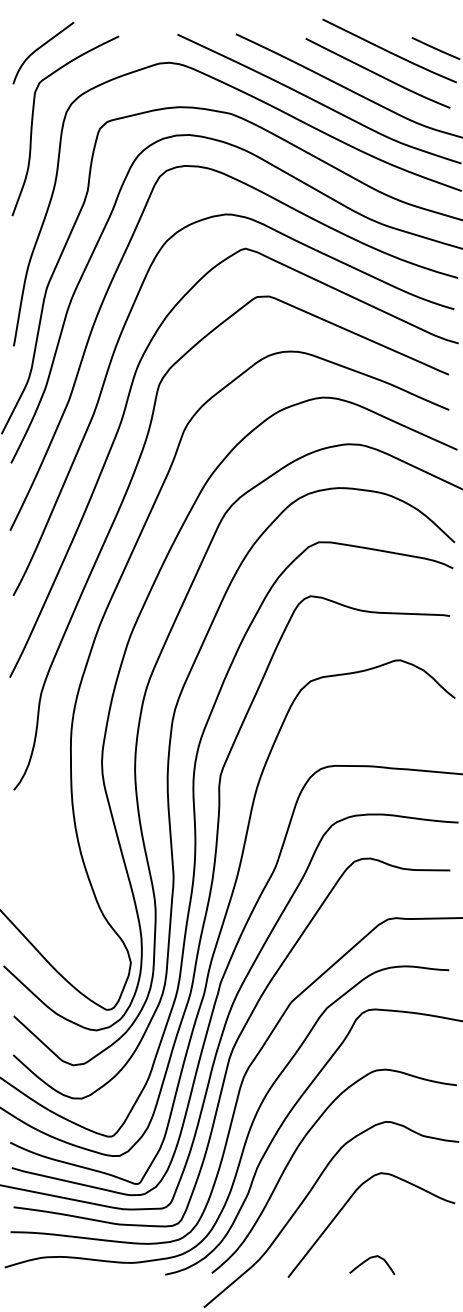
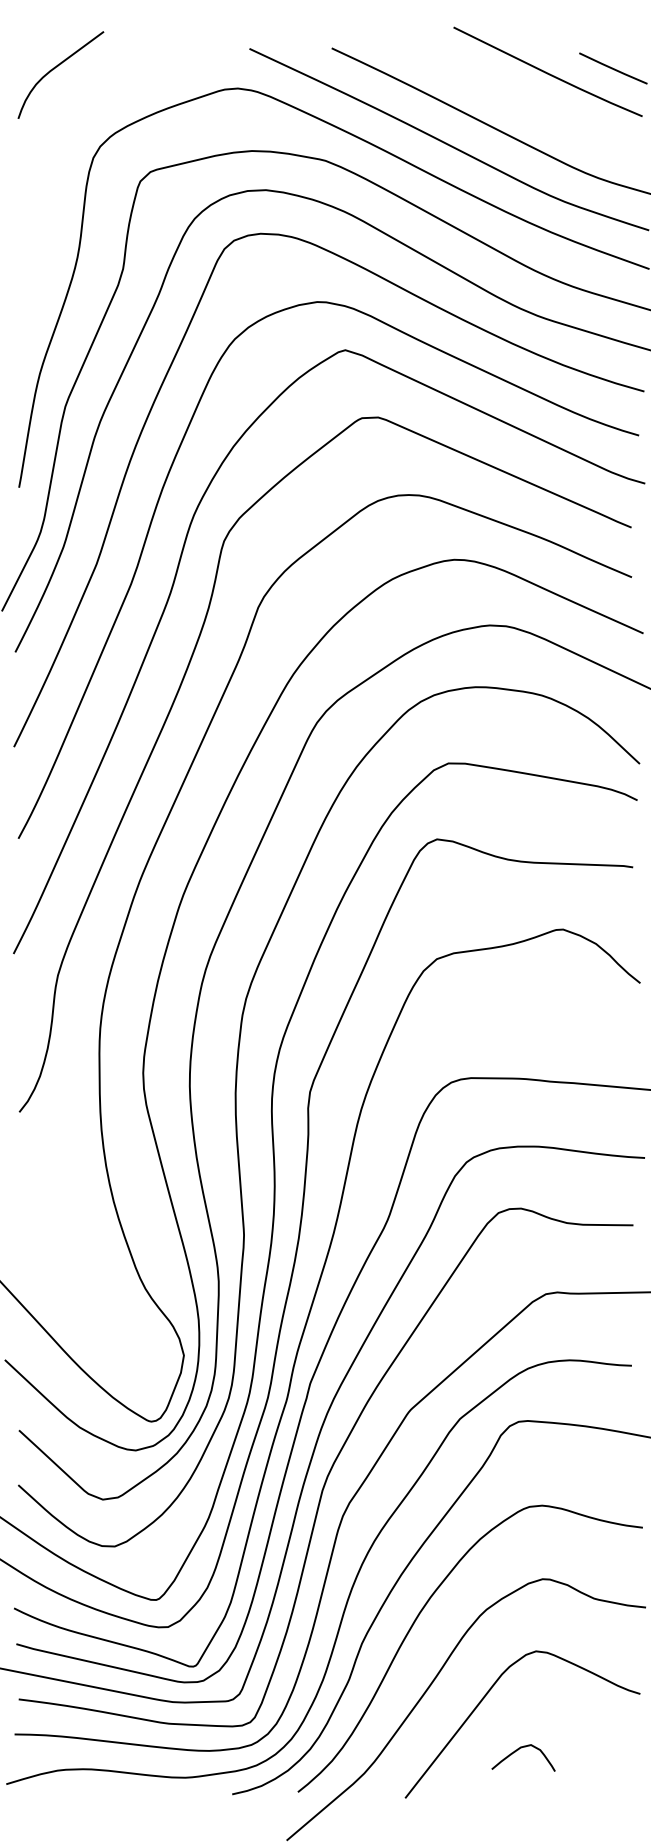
curve: (377, 73) -> (530, 103), removed
curve: (32, 125) -> (45, 177), removed
curve: (368, 1259) -> (518, 1750), moved

